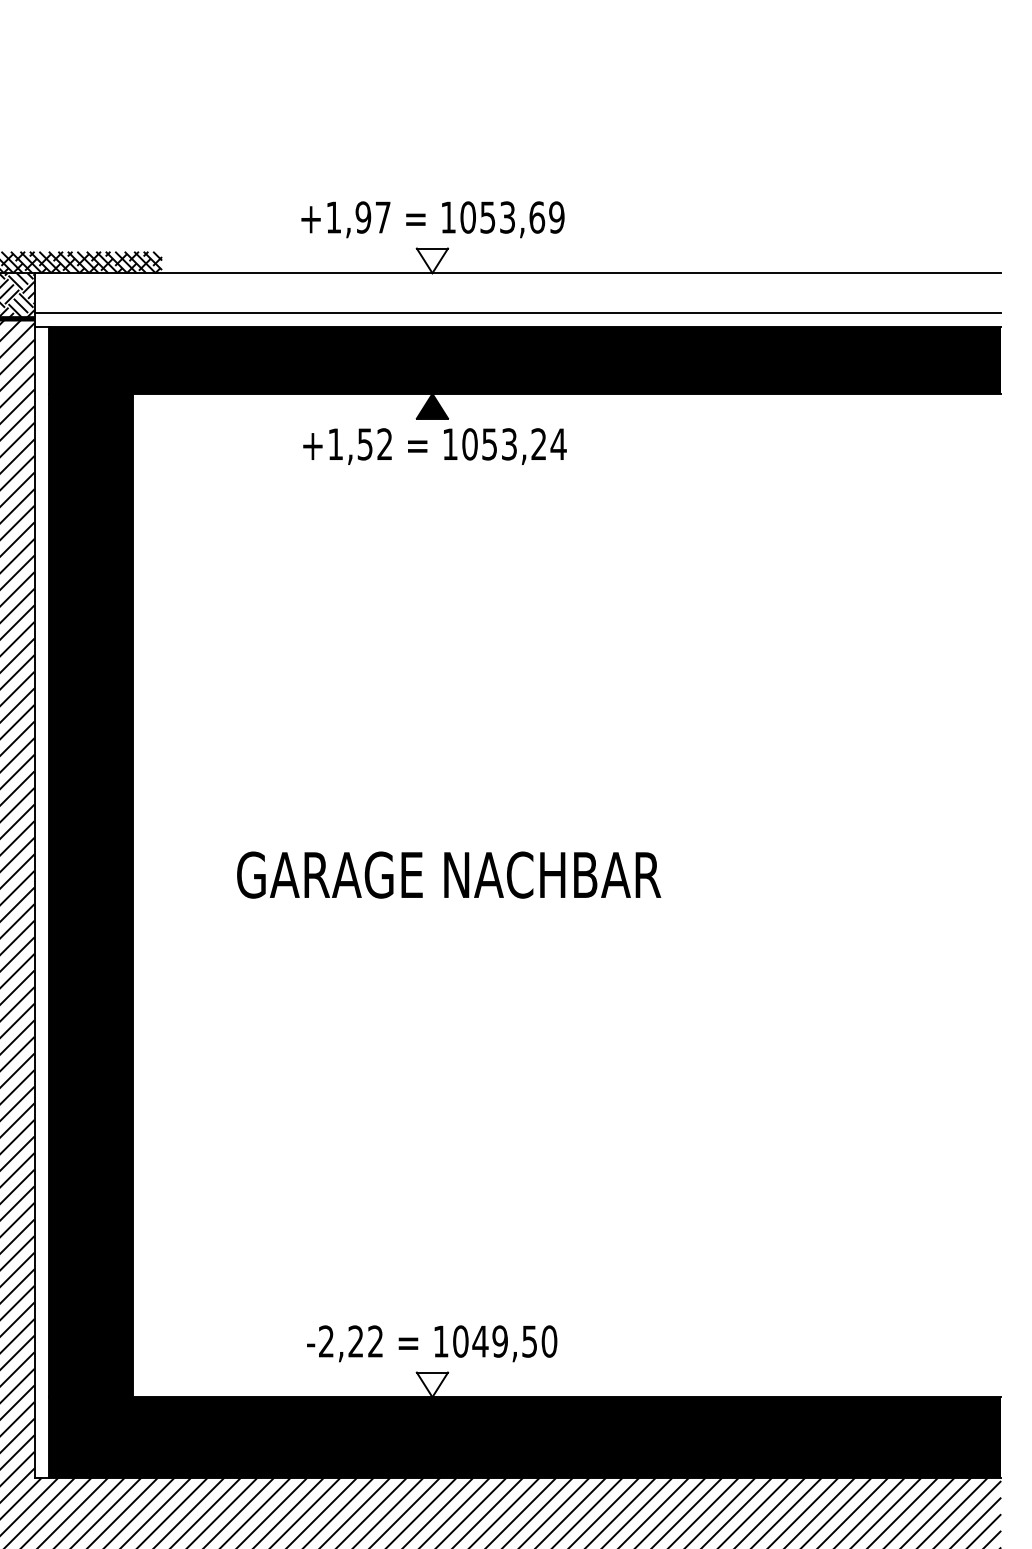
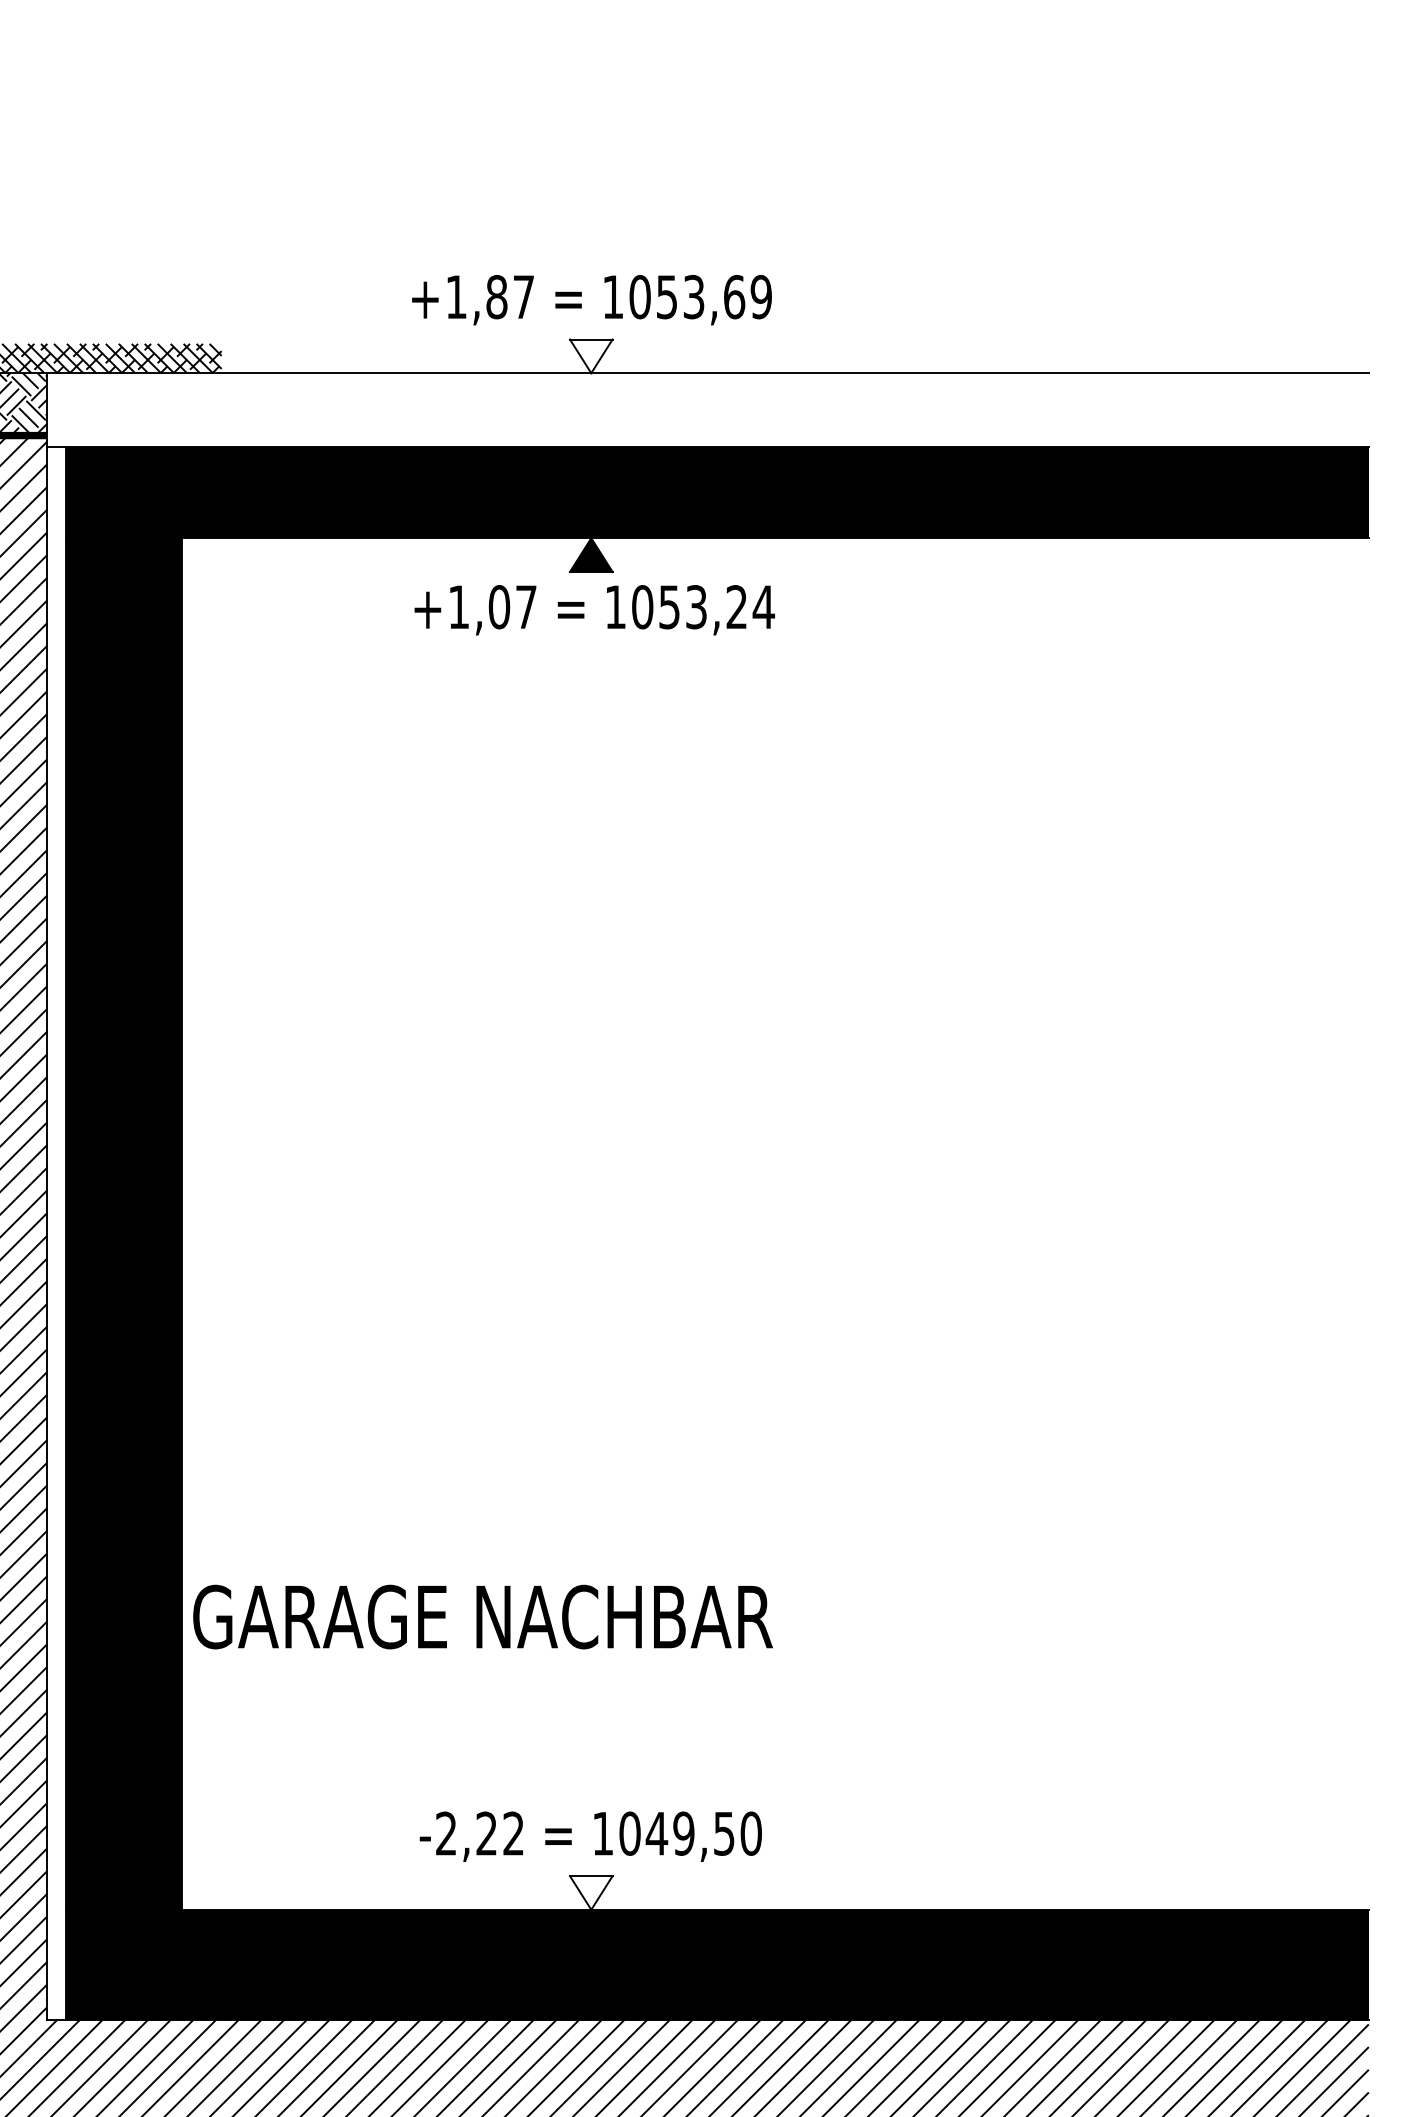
text: (363, 217) -> (496, 297), +1,97 -> +1,87
line: (517, 313) -> (707, 428), removed
text: (374, 444) -> (512, 607), +1,52 -> +1,07
text: (448, 874) -> (482, 1616), moved

